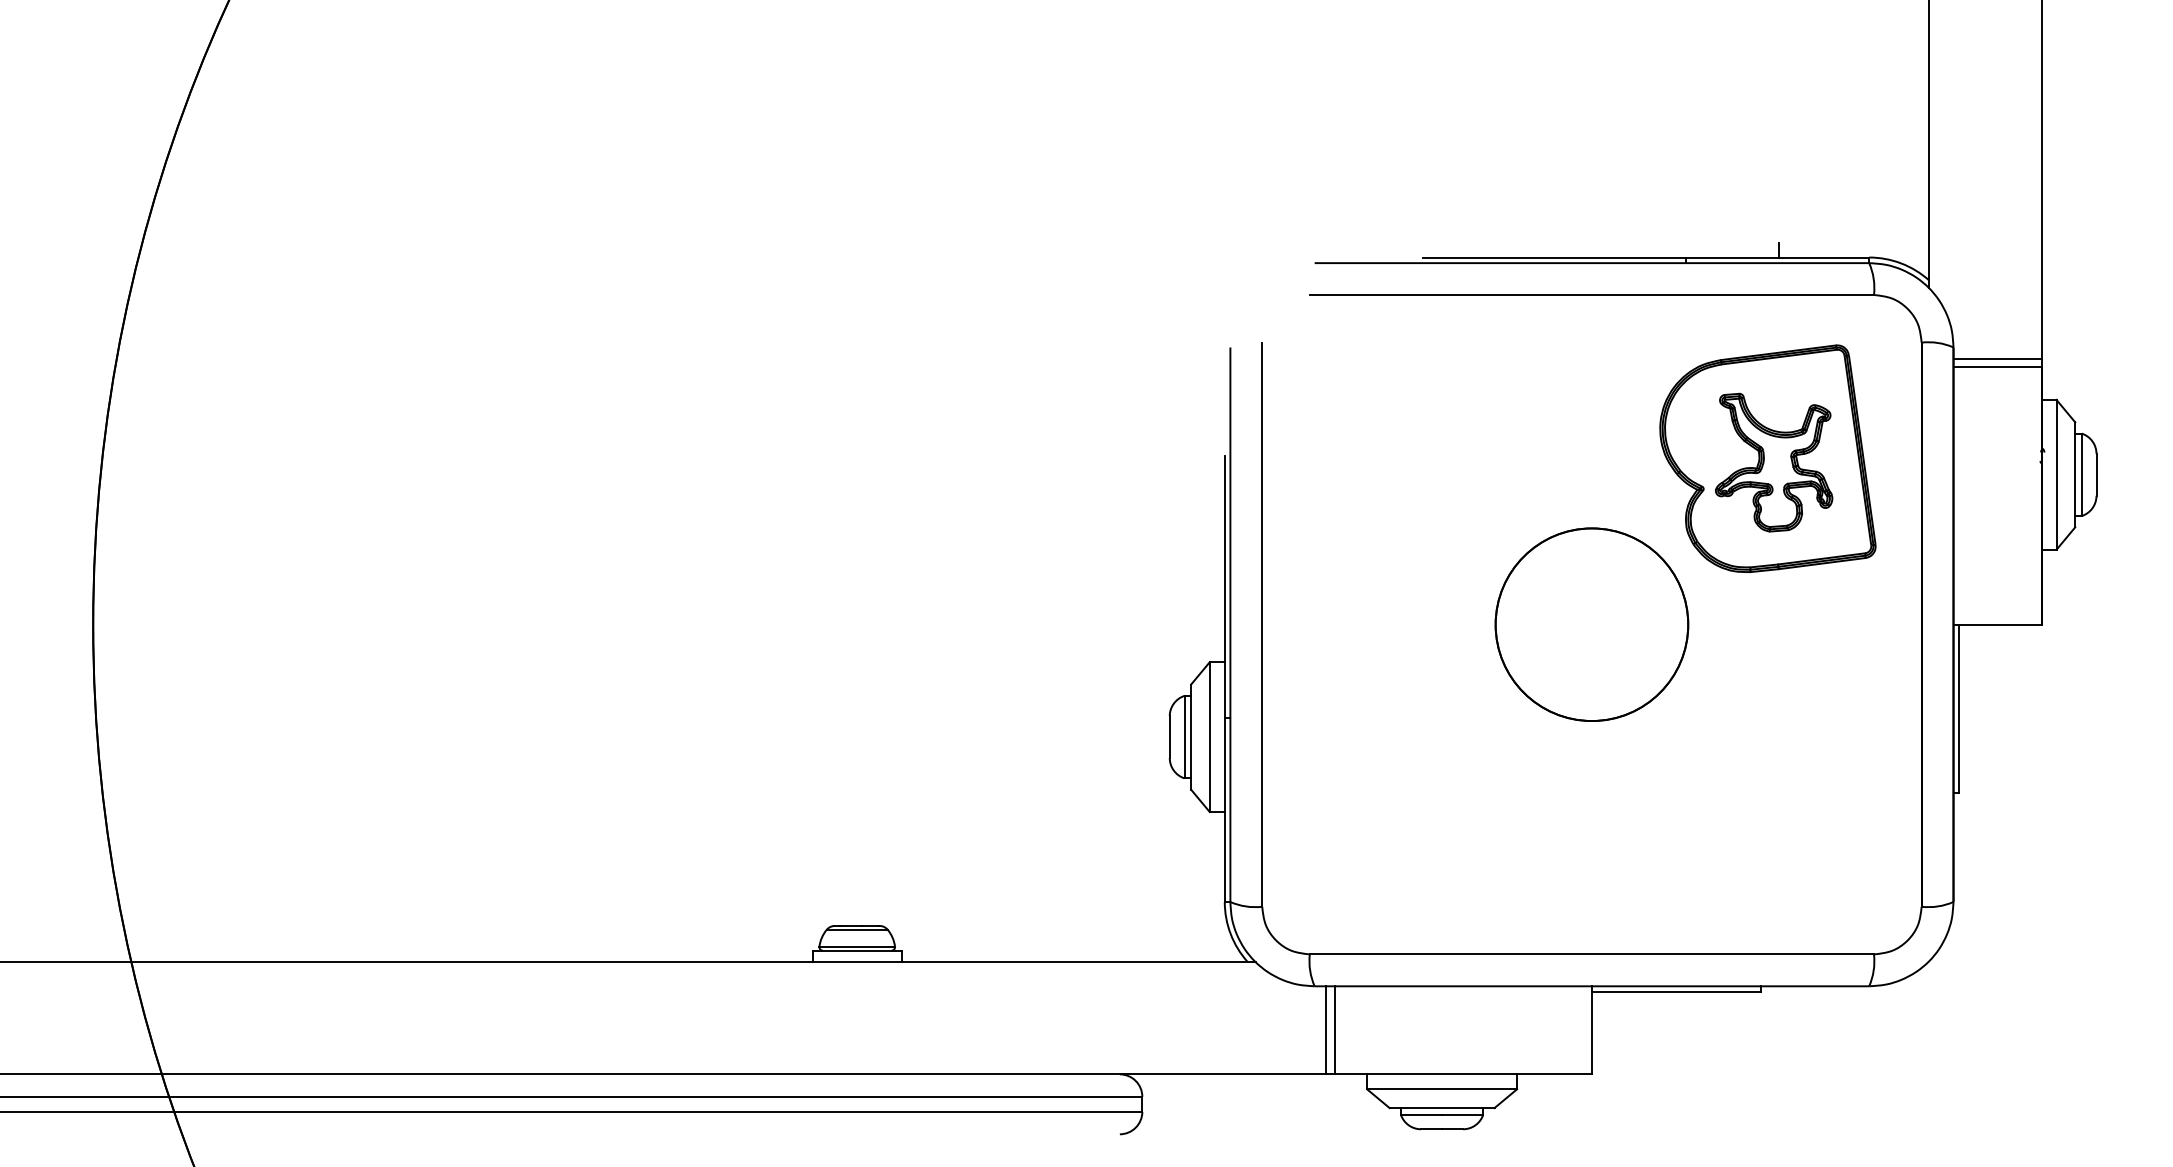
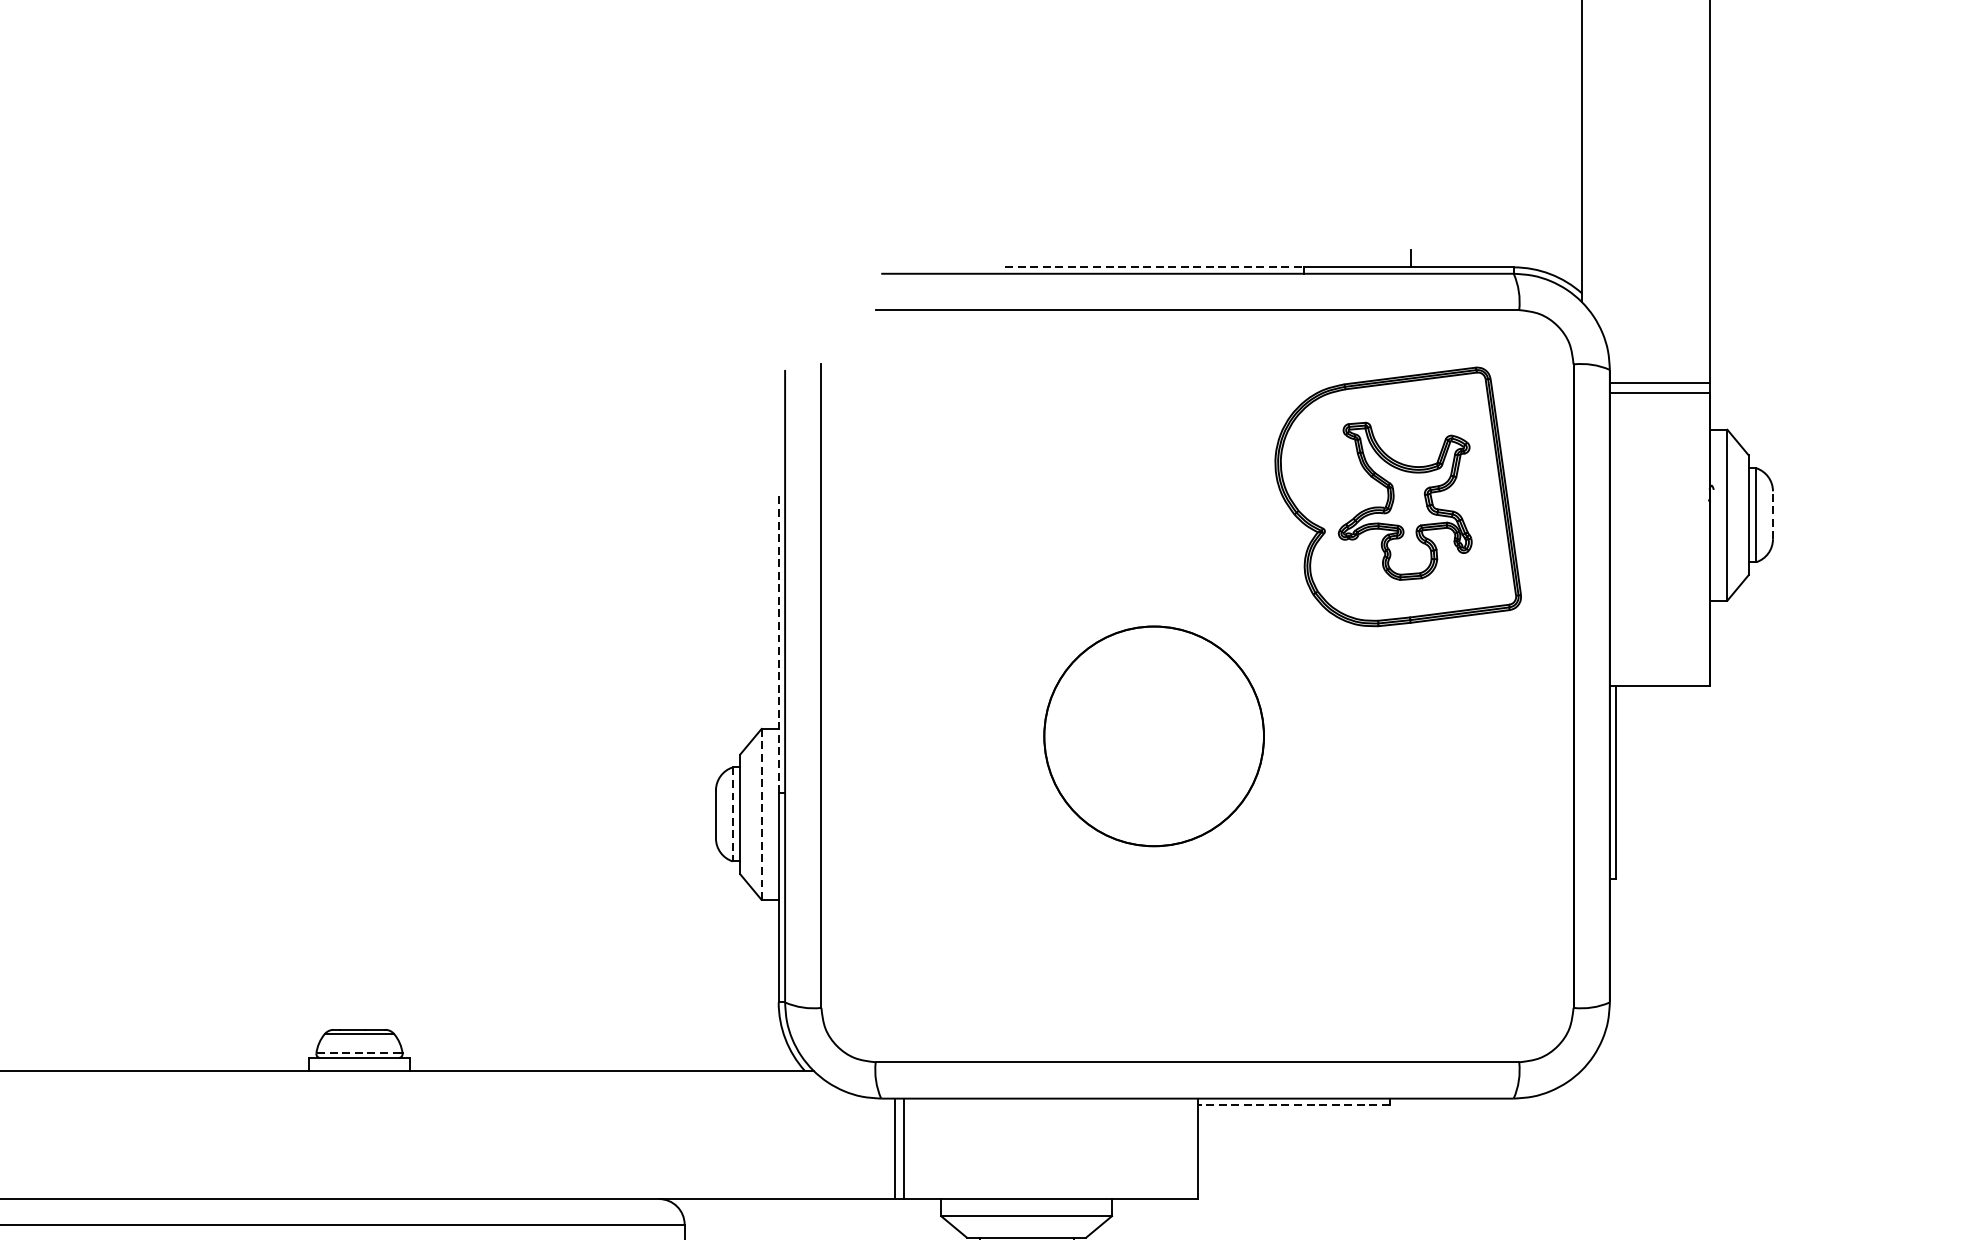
line: (1554, 257) -> (1154, 267), solid -> dashed
line: (2096, 474) -> (1772, 514), solid -> dashed
line: (1224, 586) -> (778, 642), solid -> dashed
part: (1591, 624) -> (1153, 736), moved
line: (1184, 737) -> (732, 814), solid -> dashed
line: (1209, 737) -> (761, 814), solid -> dashed
line: (856, 946) -> (358, 1053), solid -> dashed
line: (1675, 991) -> (1292, 1104), solid -> dashed

